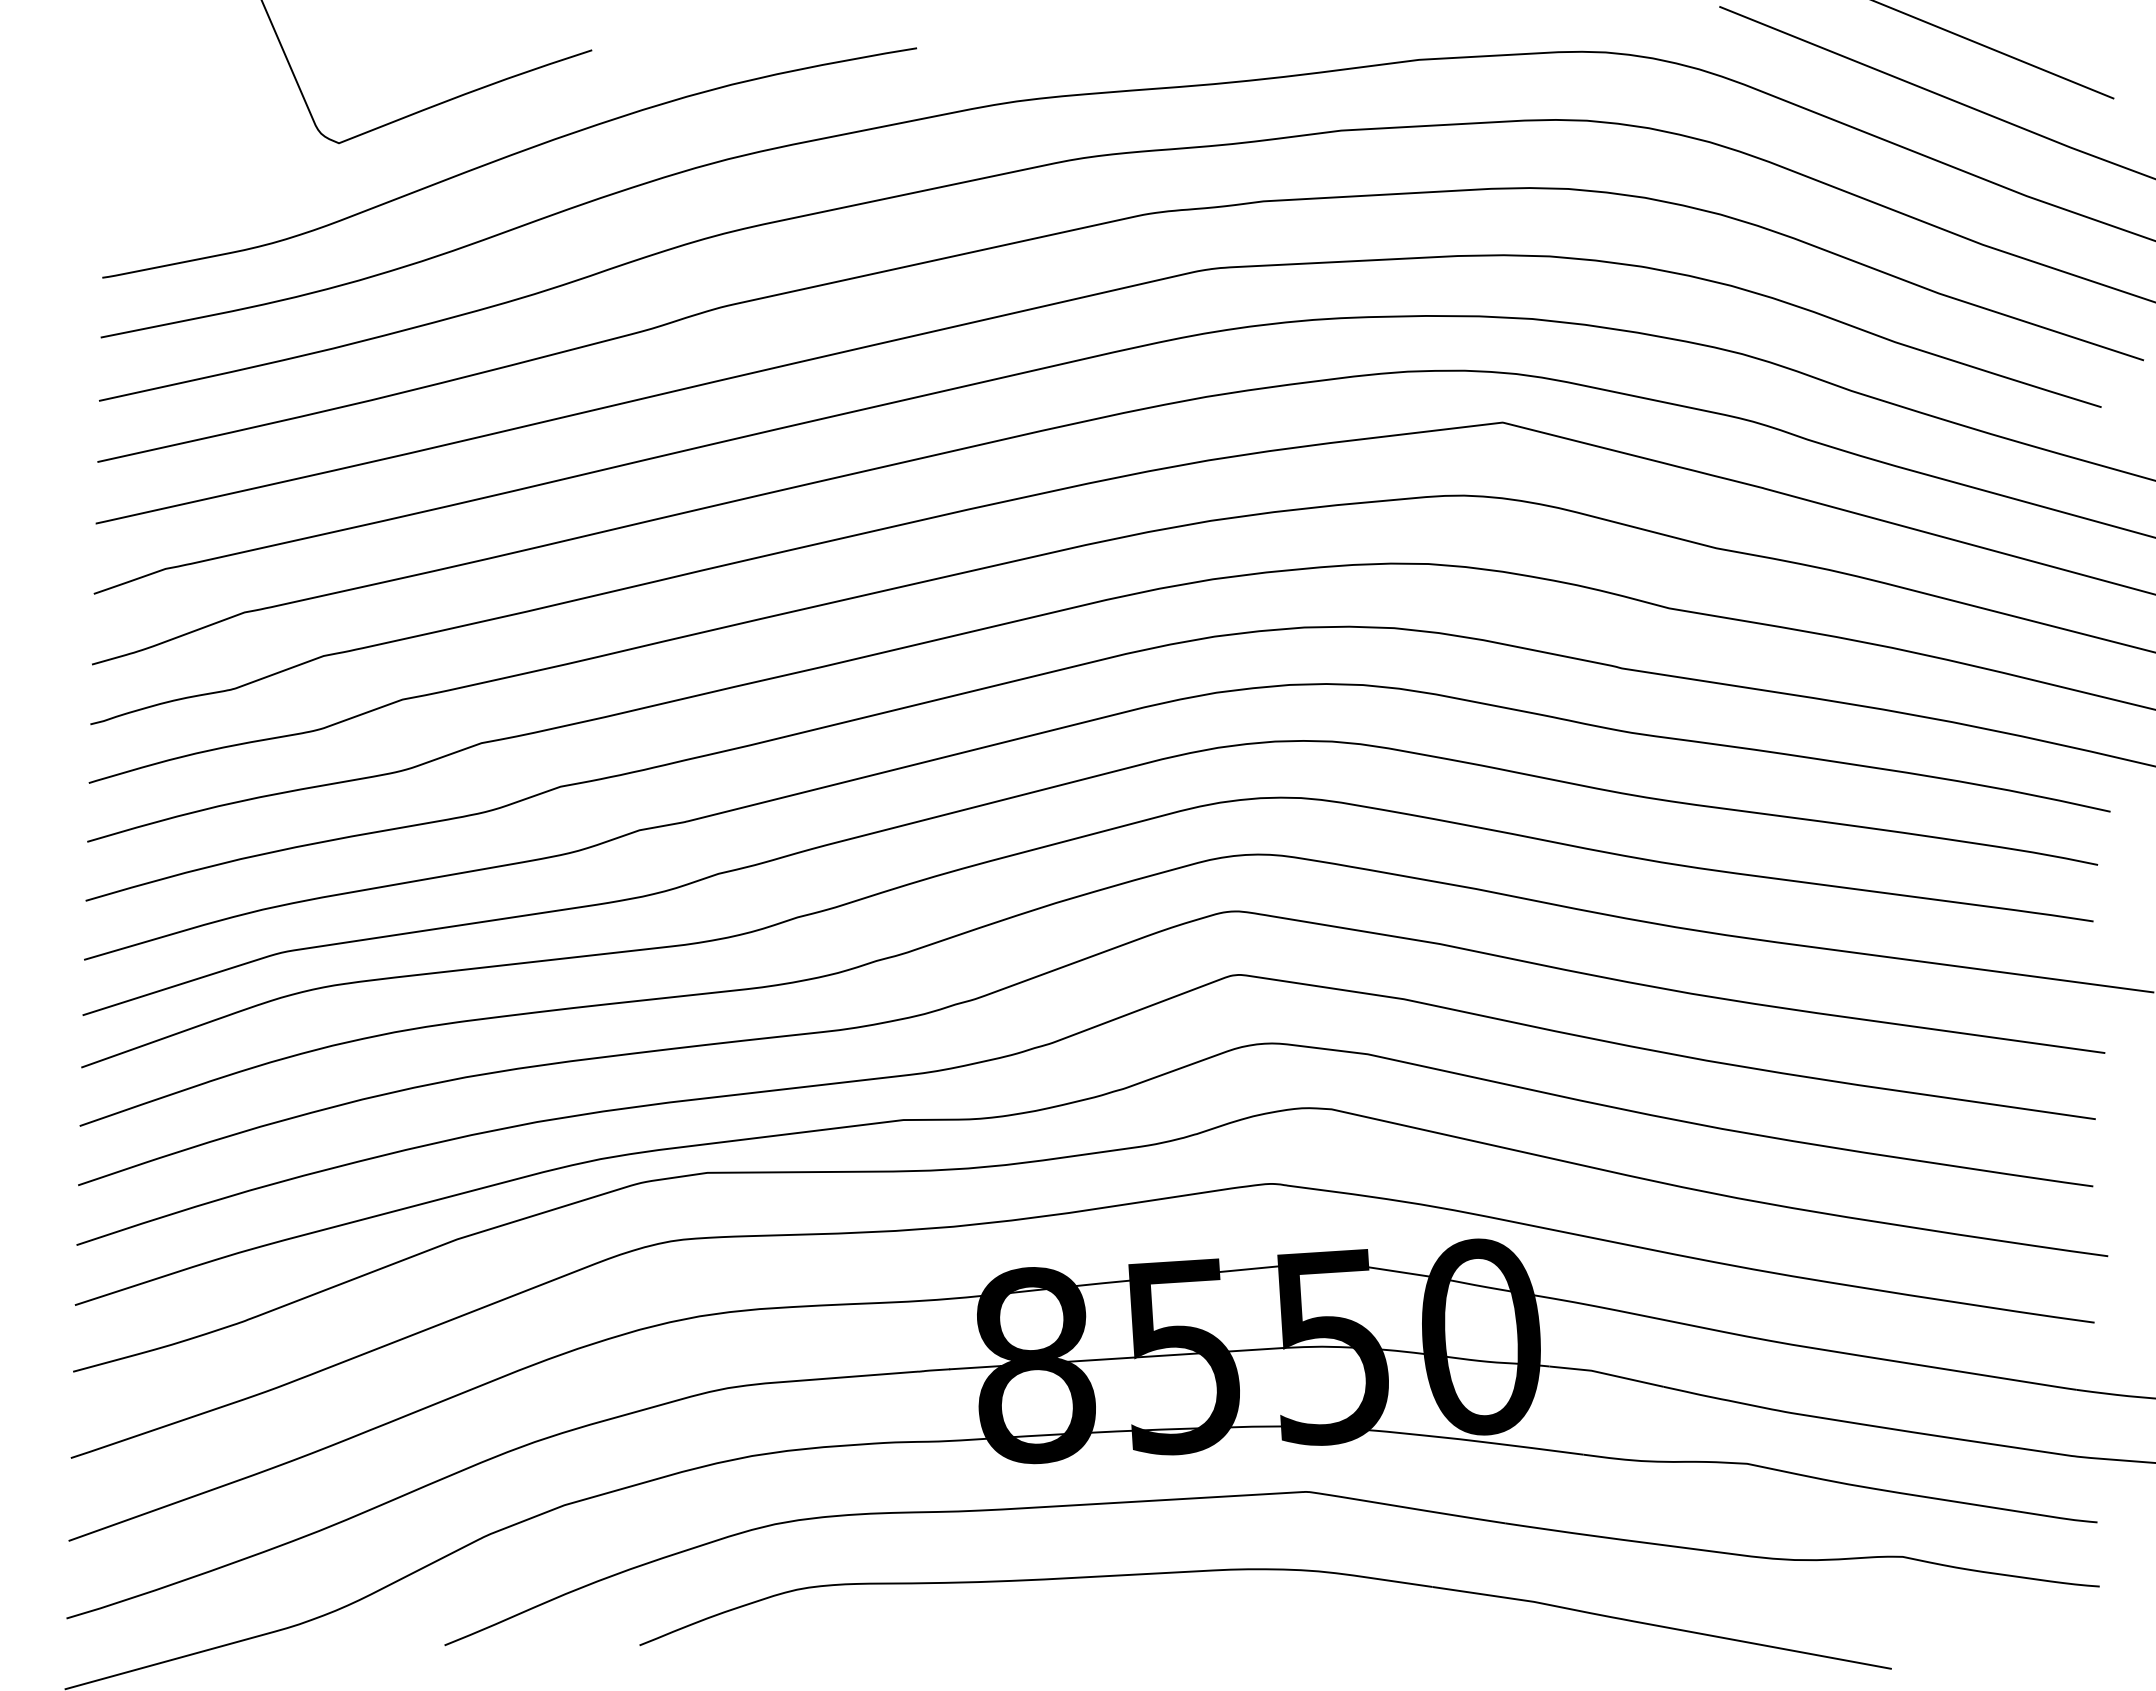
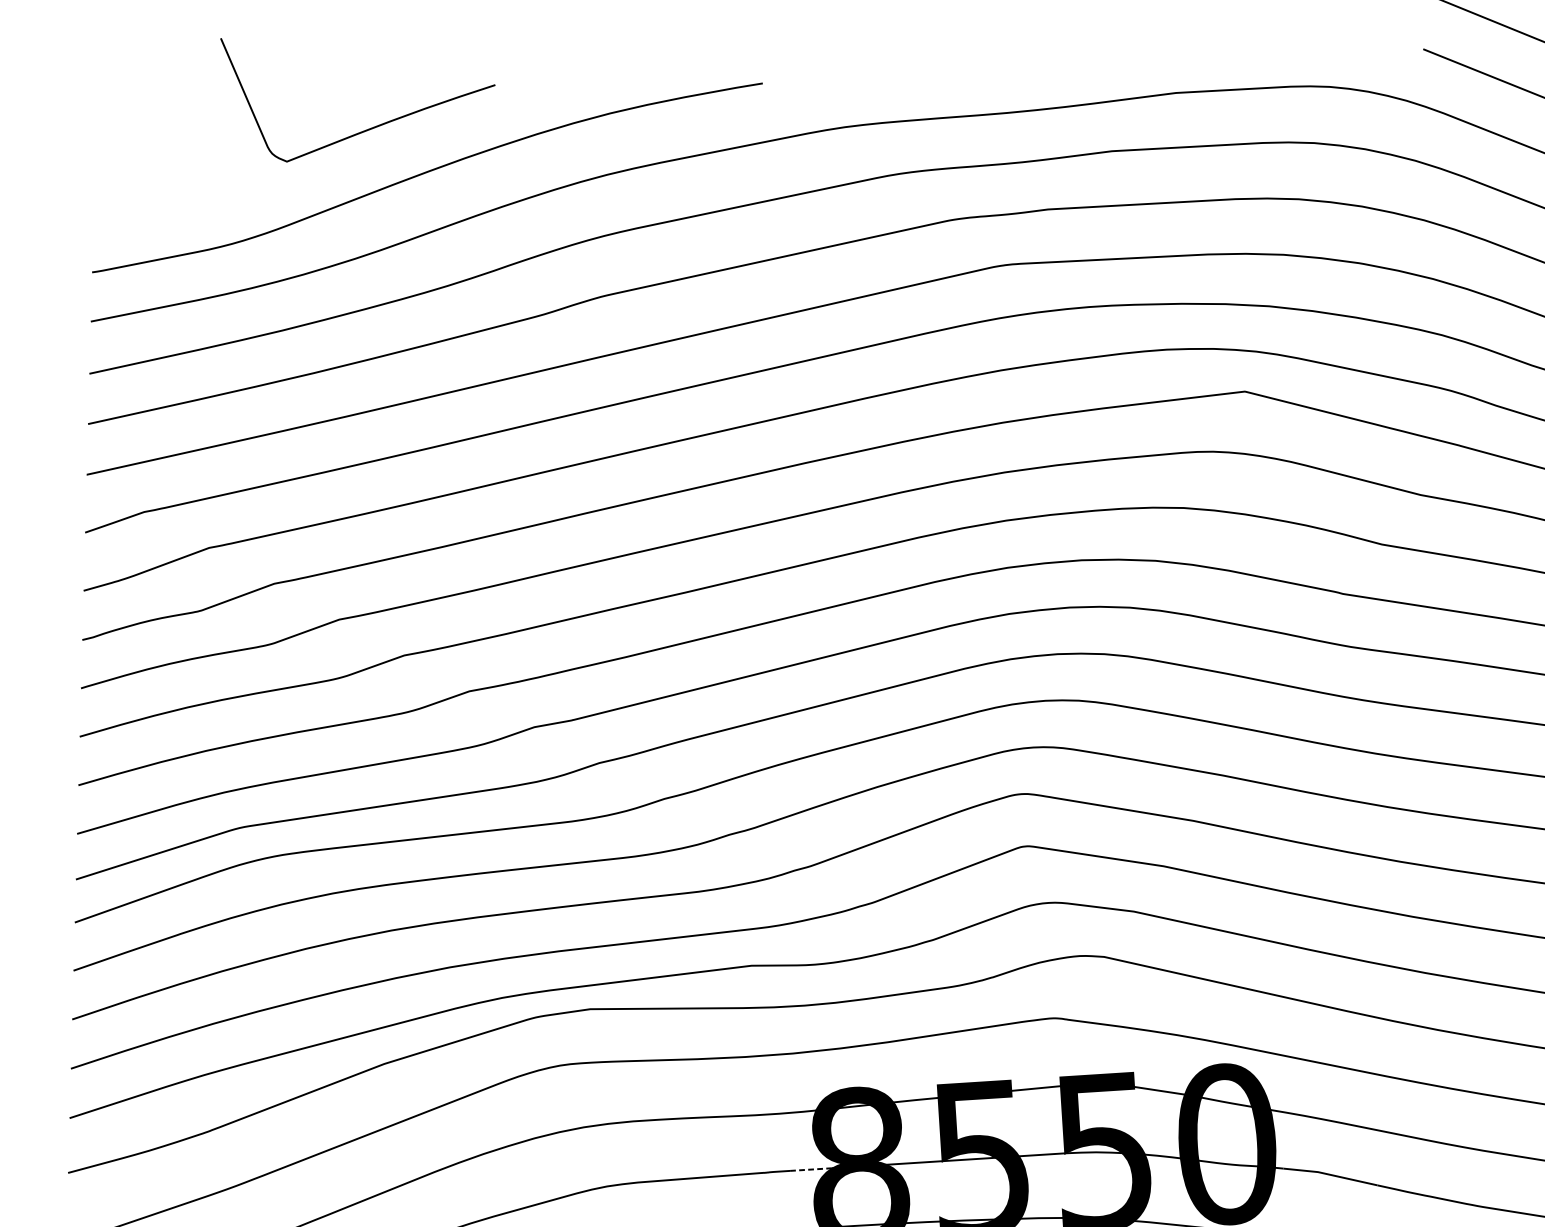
line: (975, 1367) -> (810, 1169), solid -> dashed

